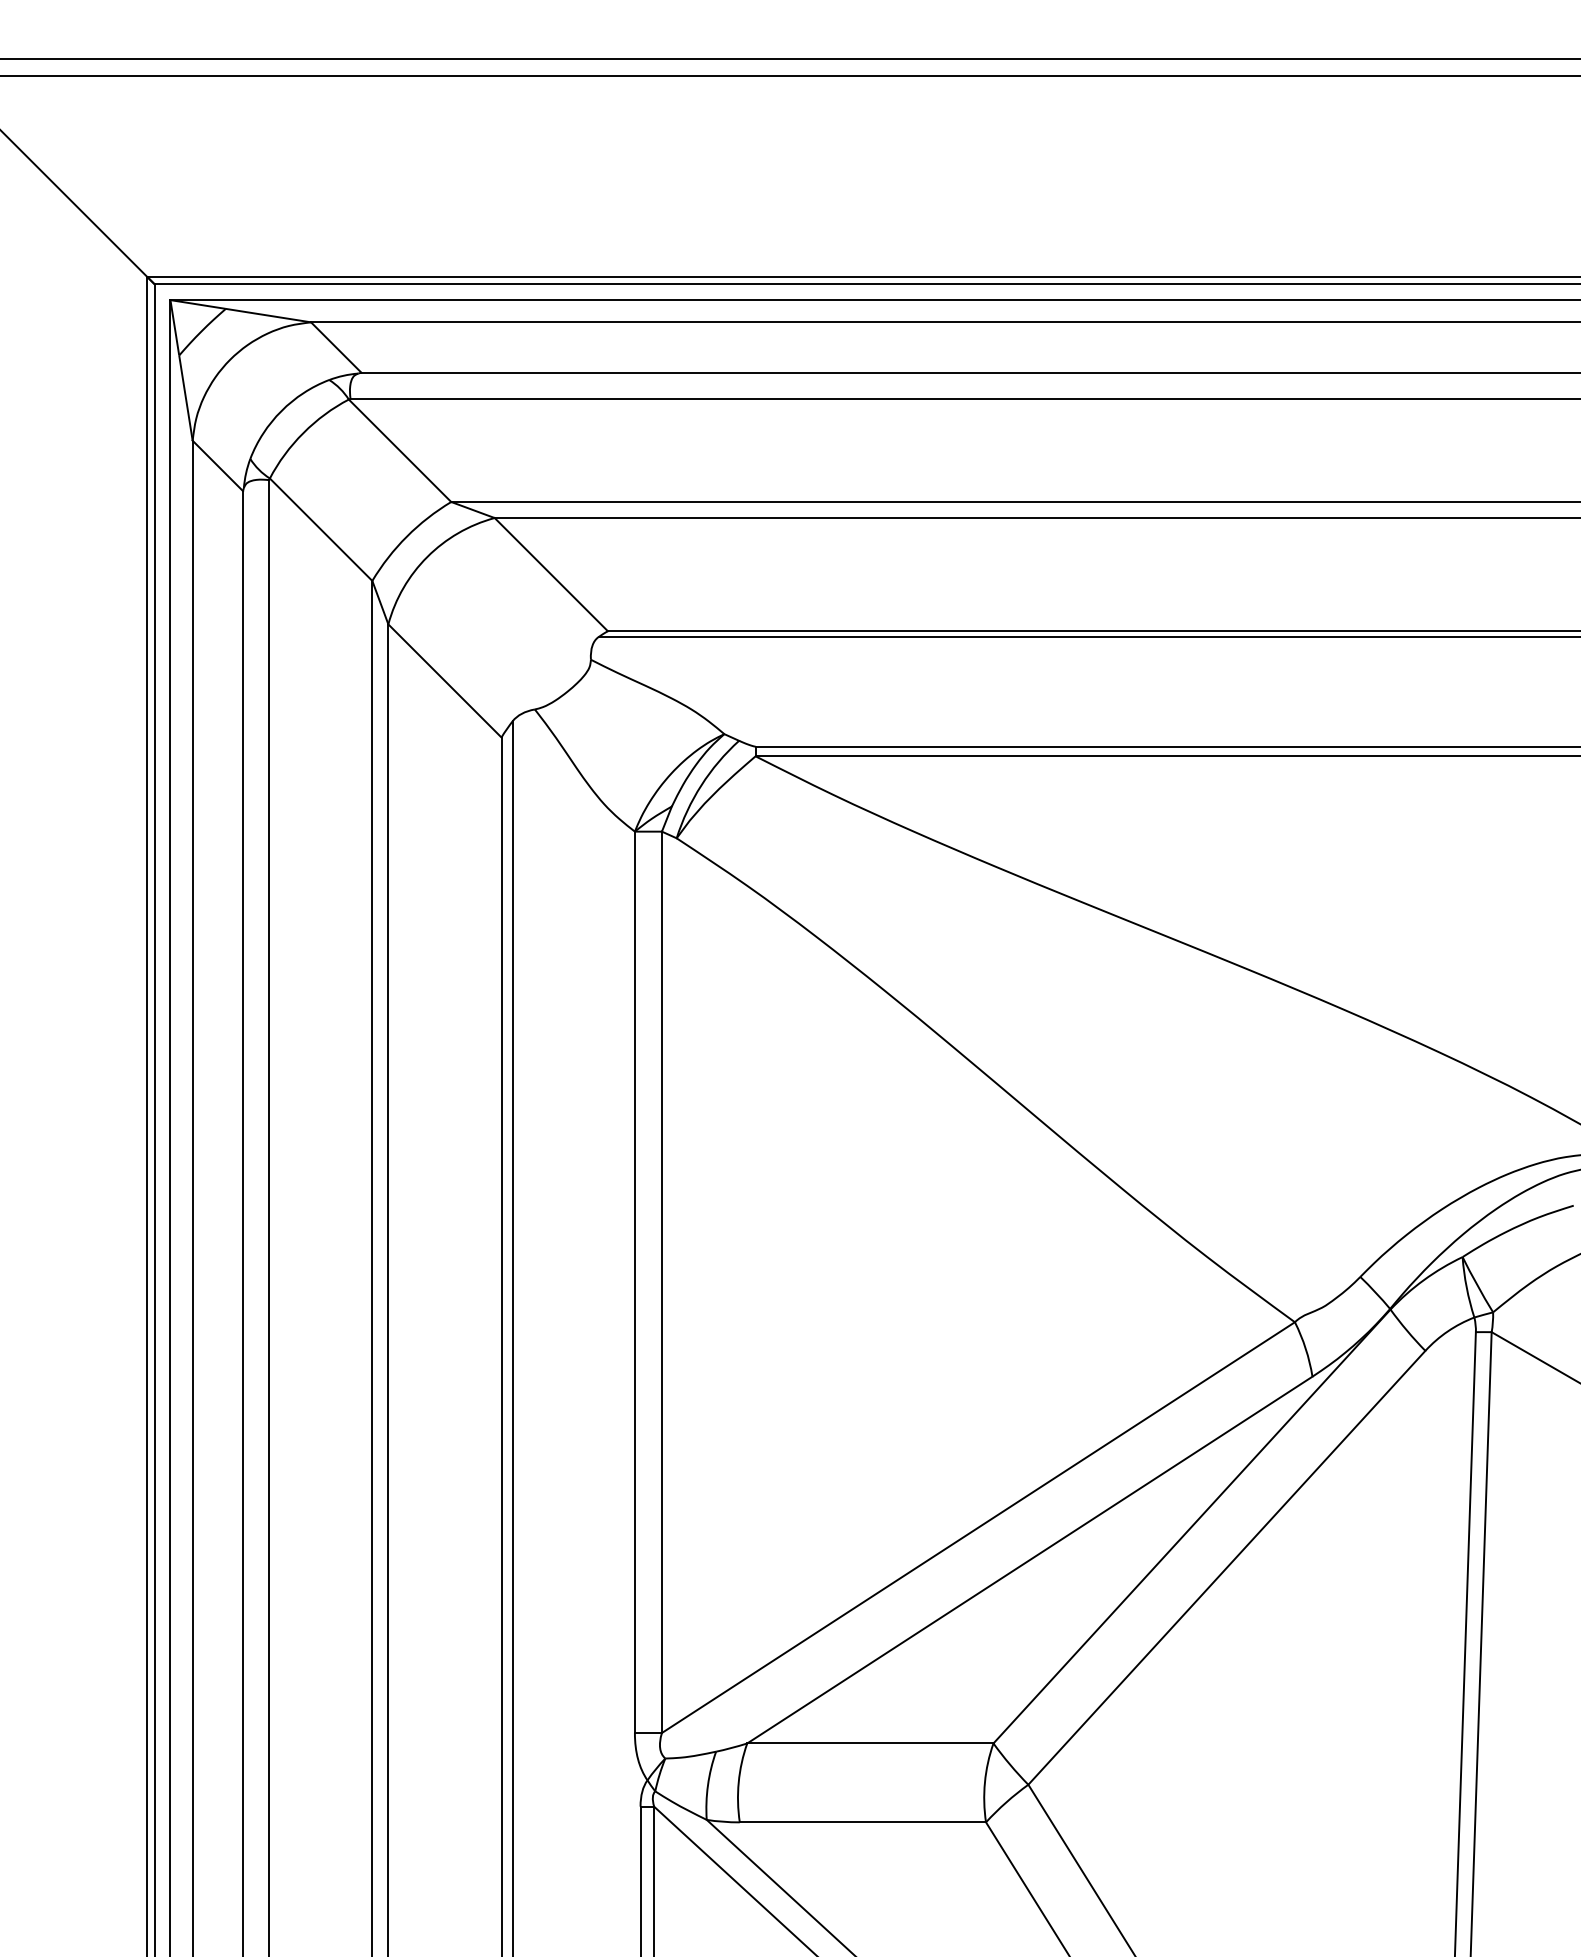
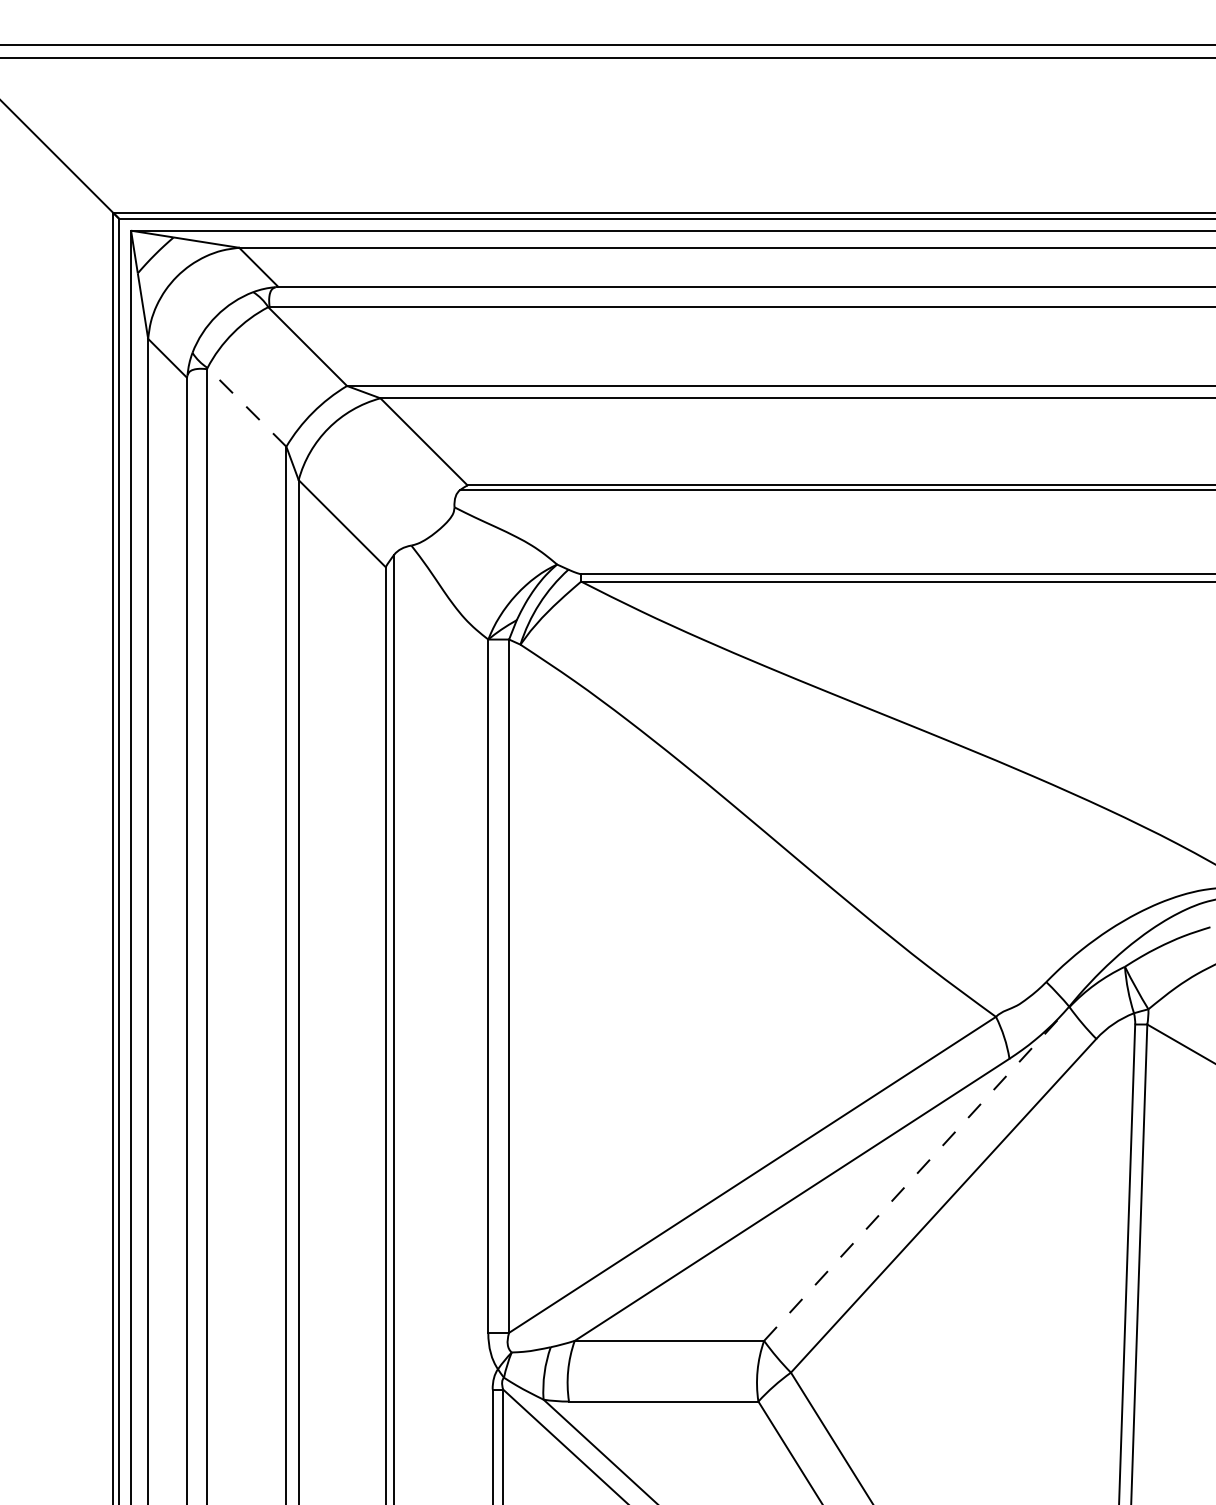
line: (320, 529) -> (246, 407), solid -> dashed
line: (1192, 1525) -> (917, 1173), solid -> dashed

